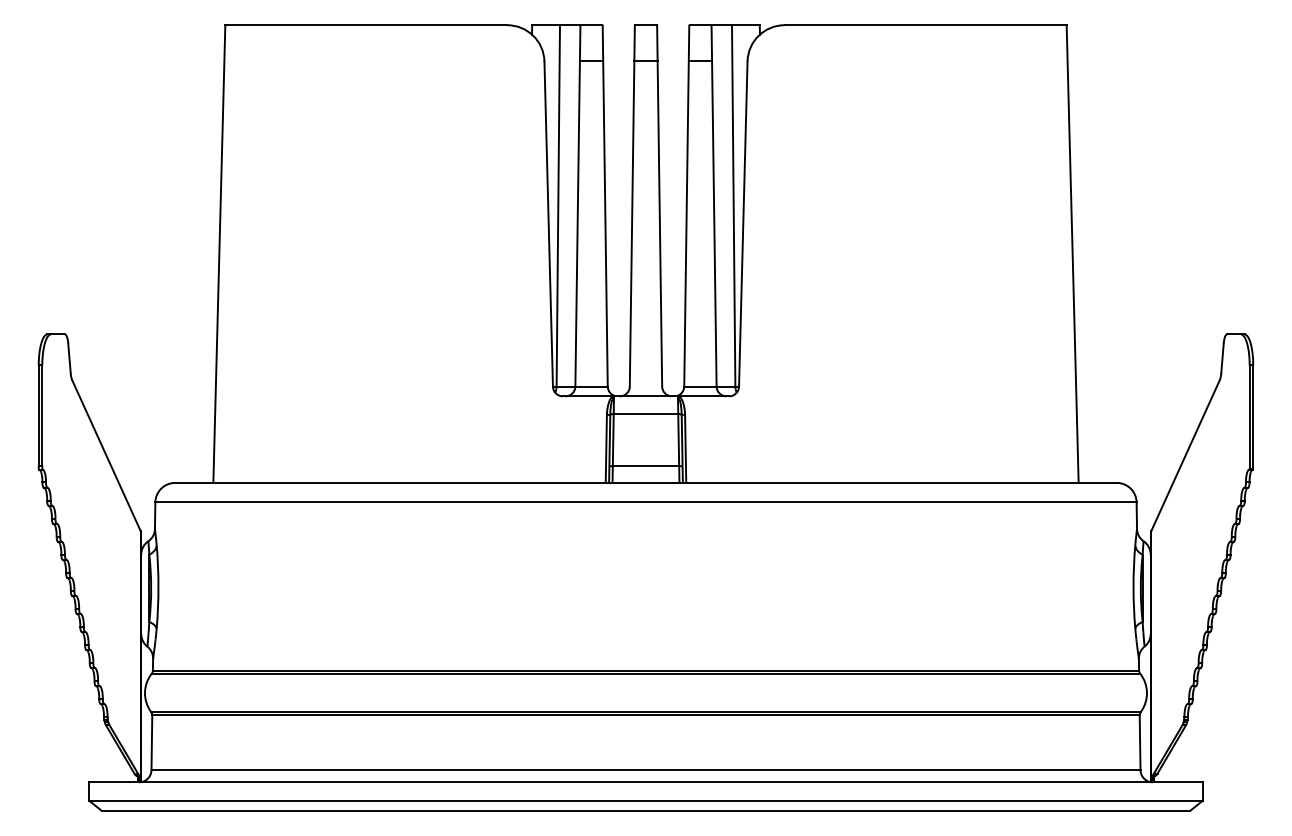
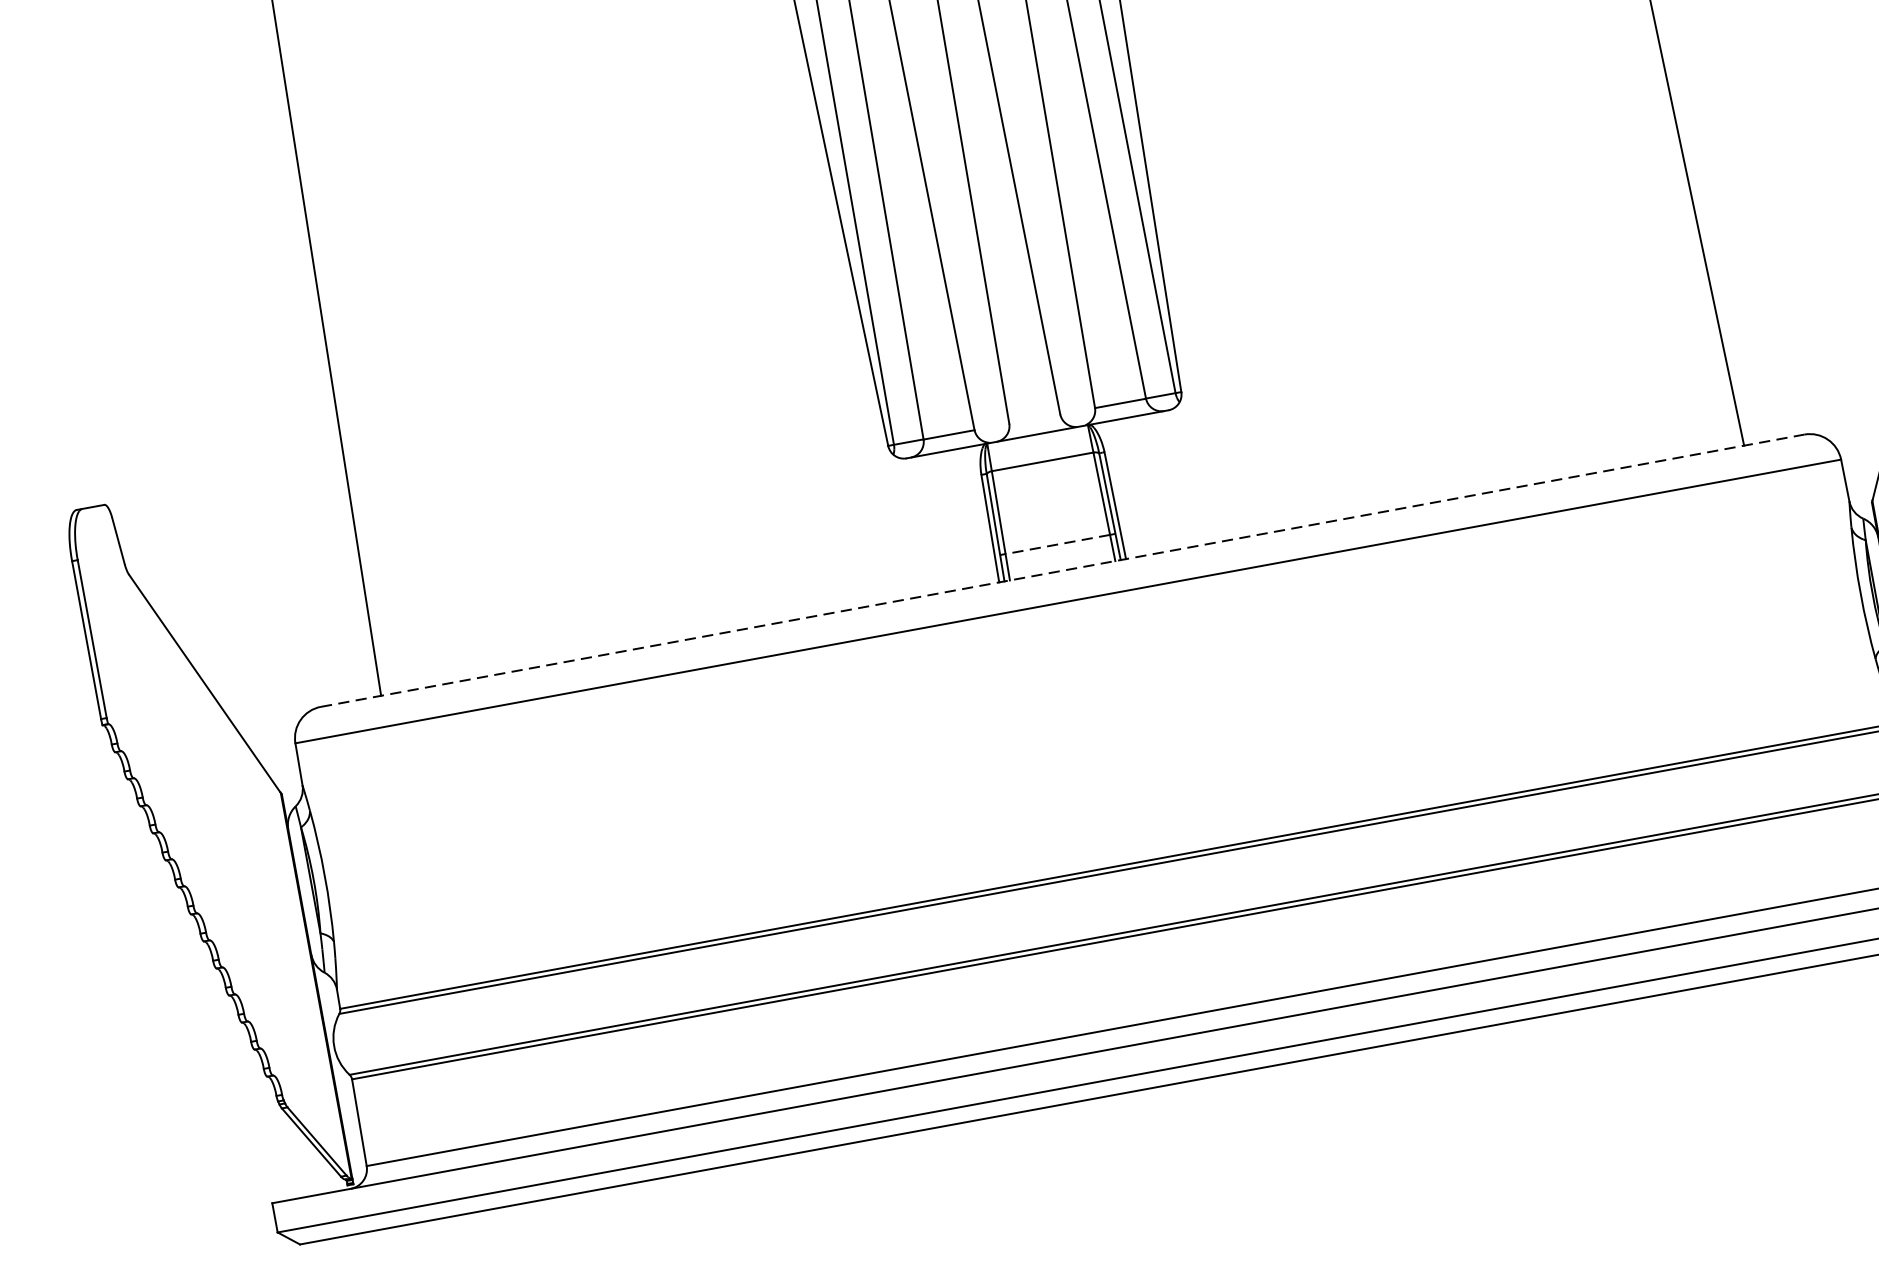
line: (645, 466) -> (1057, 544), solid -> dashed
line: (646, 482) -> (1063, 569), solid -> dashed

